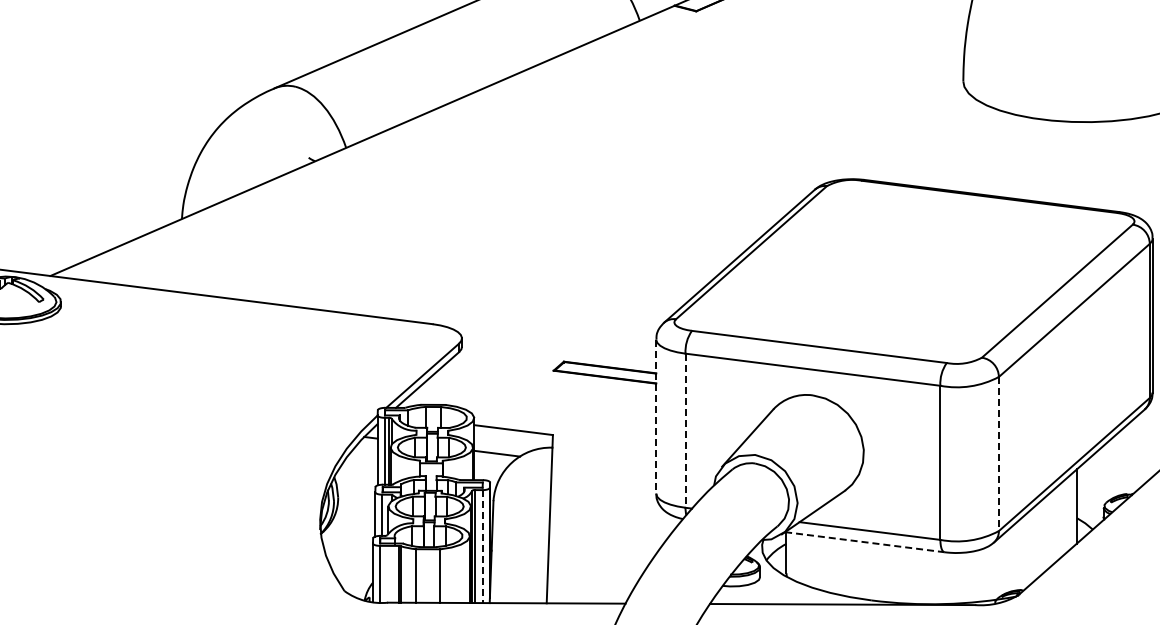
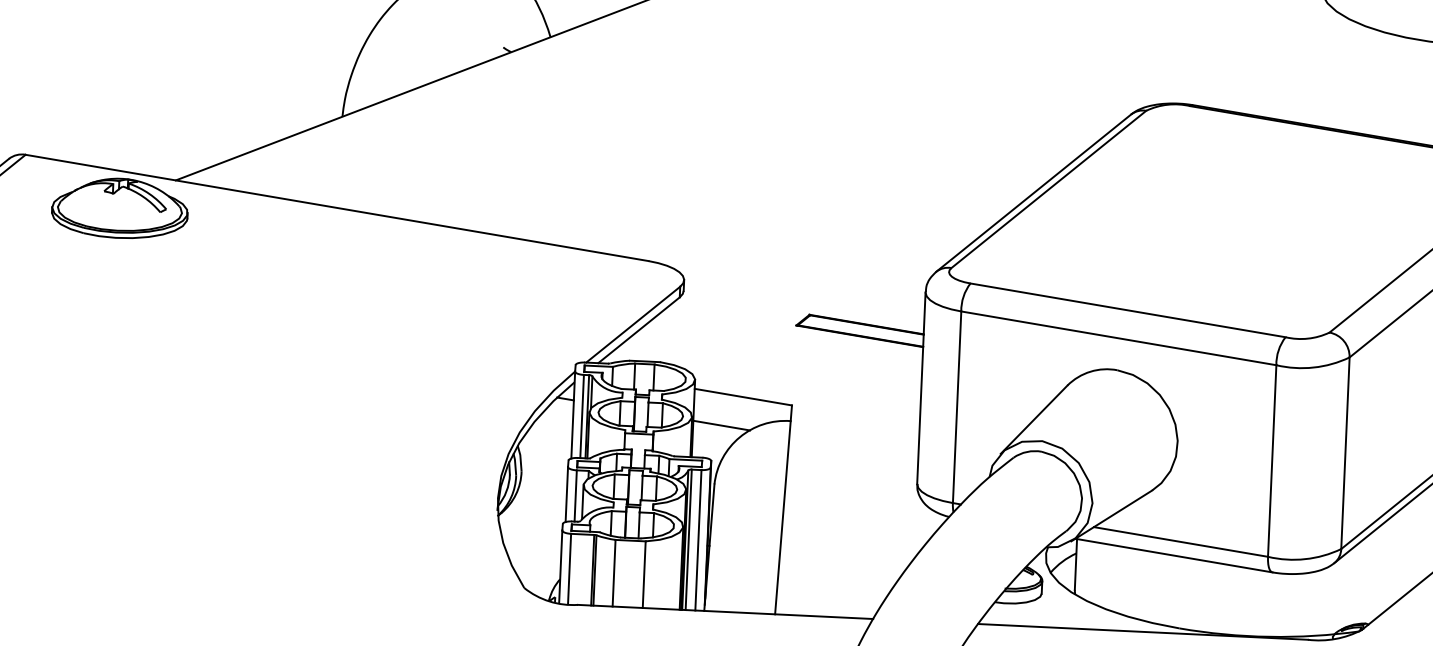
line: (656, 417) -> (921, 389), dashed -> solid
line: (685, 431) -> (956, 408), dashed -> solid
line: (998, 454) -> (1344, 453), dashed -> solid
line: (865, 542) -> (1174, 555), dashed -> solid
line: (482, 547) -> (698, 541), dashed -> solid

